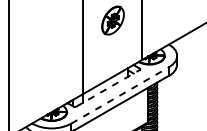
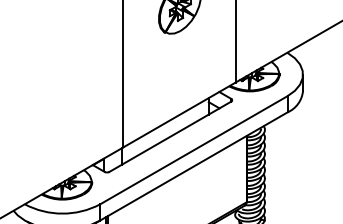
line: (107, 88) -> (169, 137), dashed -> solid
line: (120, 95) -> (194, 150), dashed -> solid

